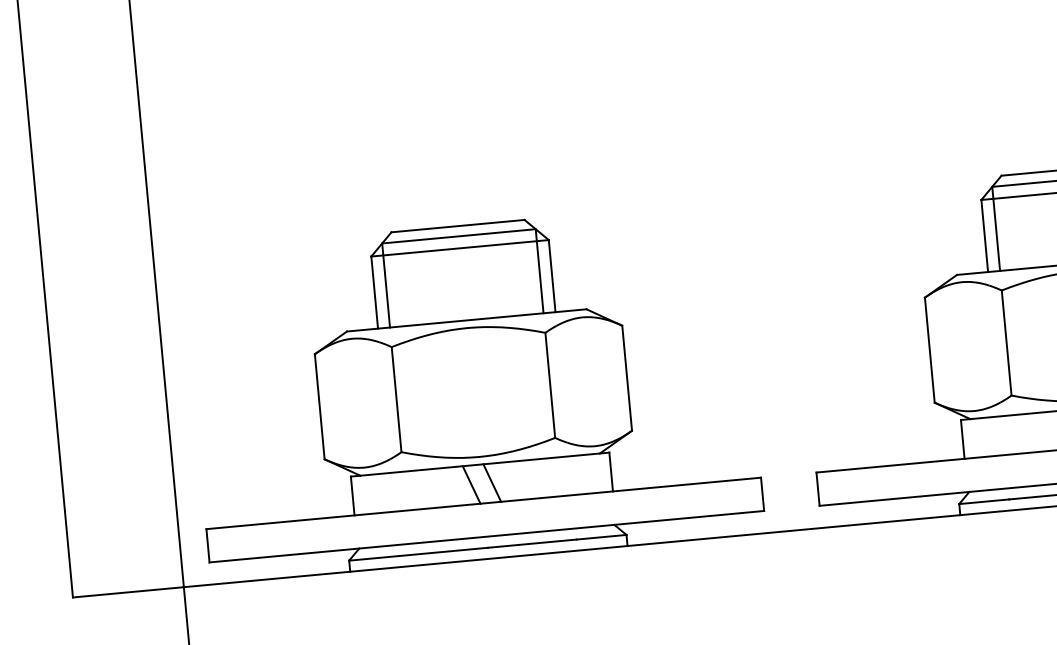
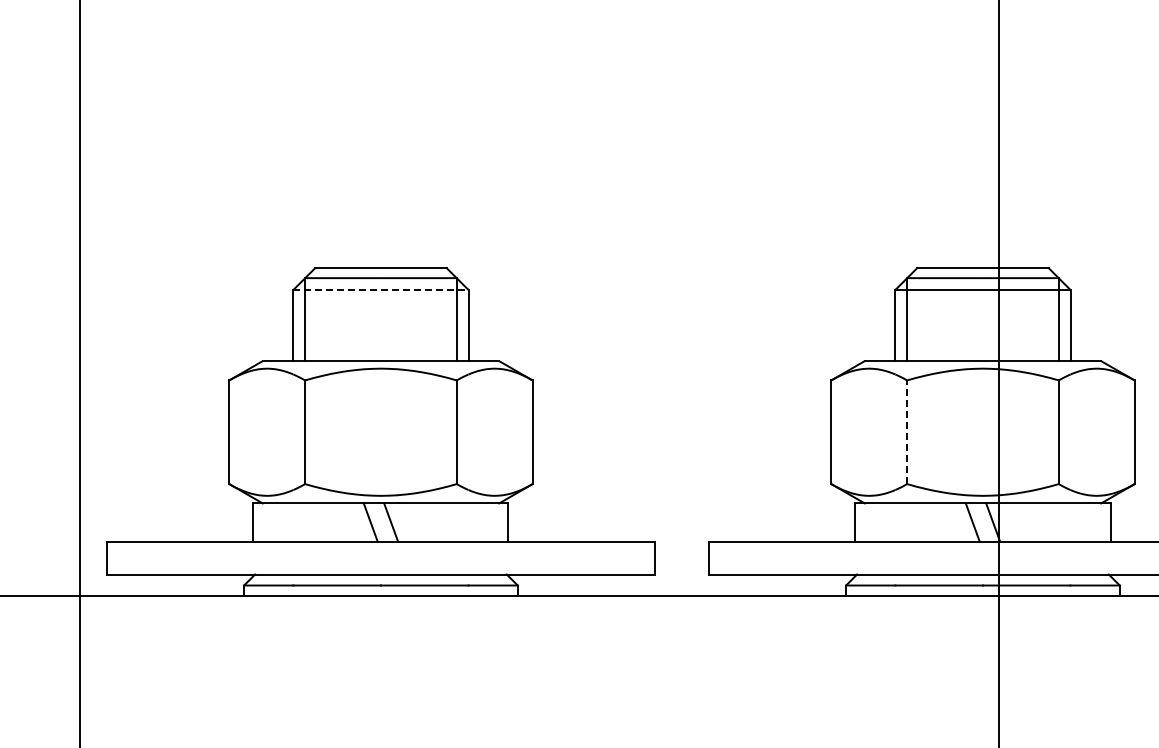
line: (459, 247) -> (380, 289), solid -> dashed
line: (1007, 343) -> (907, 432), solid -> dashed

